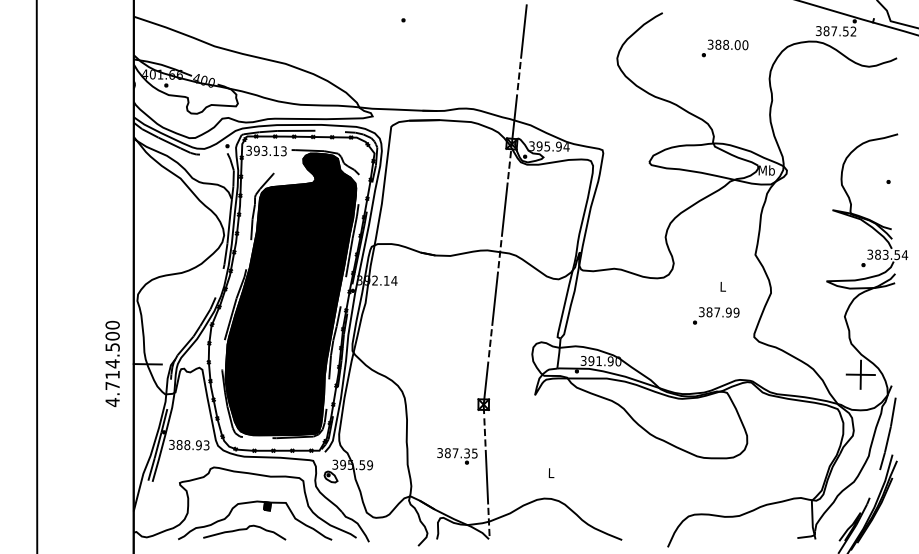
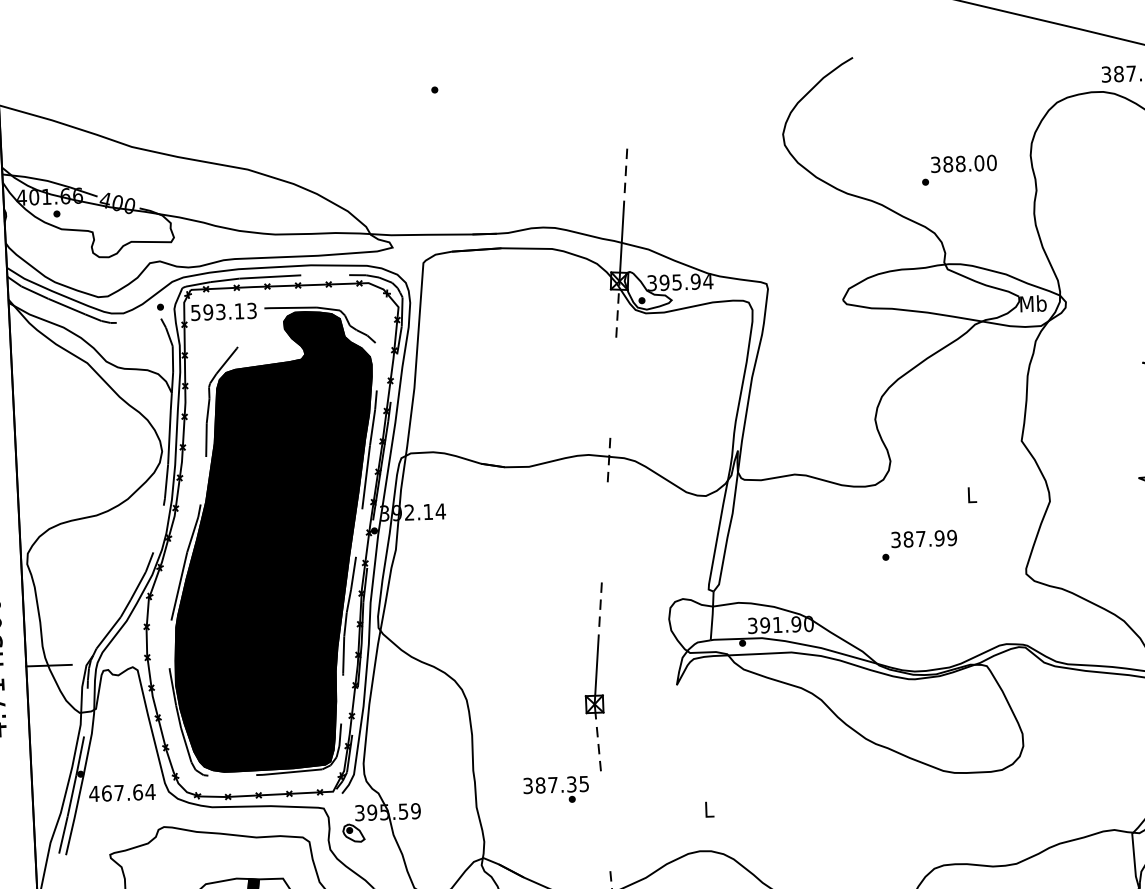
line: (523, 31) -> (629, 98), removed
text: (724, 48) -> (958, 169), moved
text: (248, 149) -> (194, 310), 393.13 -> 593.13
line: (504, 209) -> (612, 387), removed
line: (494, 298) -> (603, 532), removed
text: (716, 315) -> (919, 544), moved
text: (188, 444) -> (121, 791), 388.93 -> 467.64
line: (486, 476) -> (604, 820), removed

